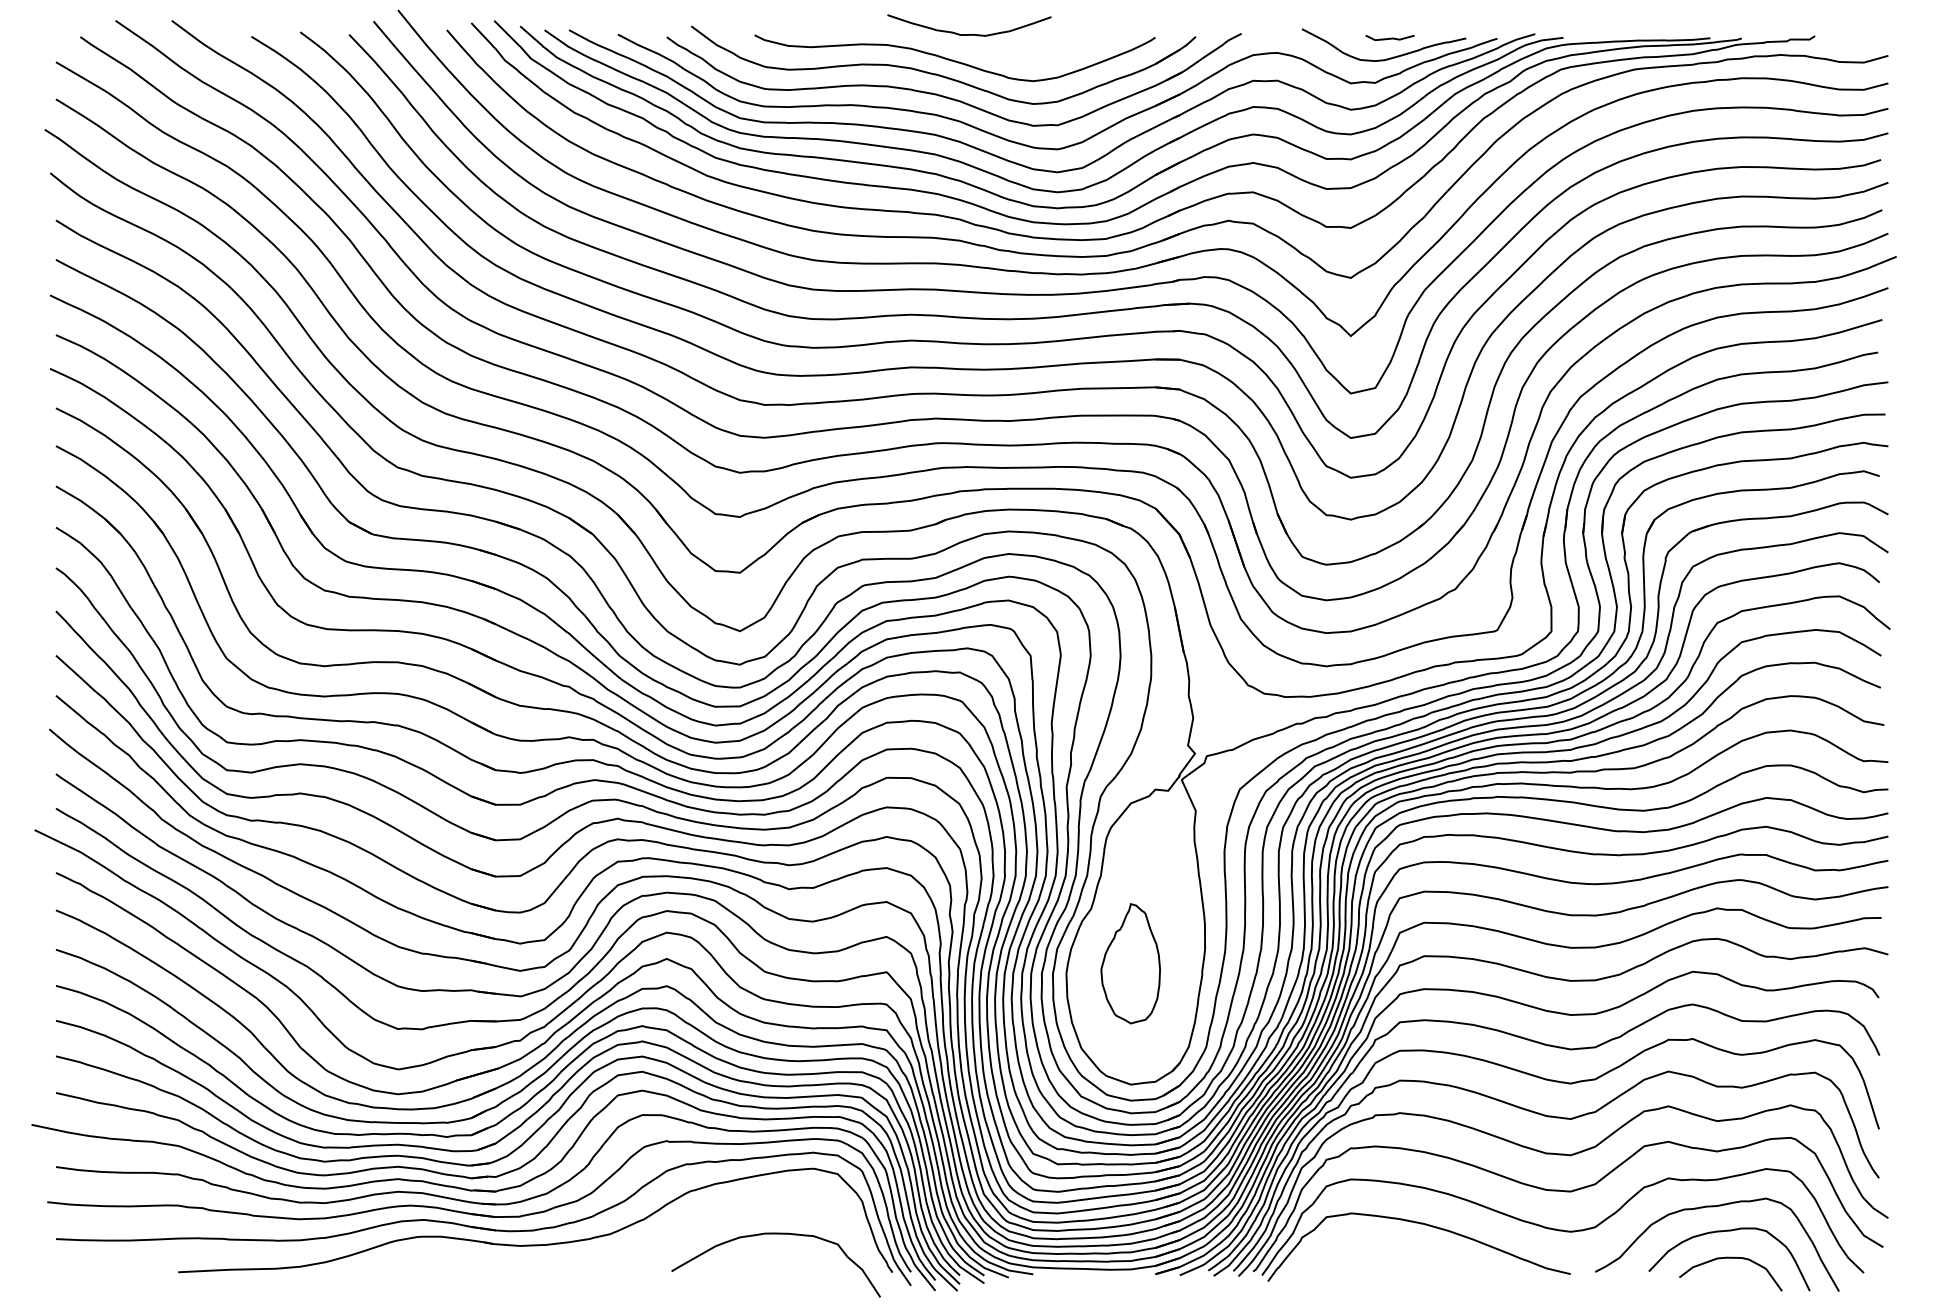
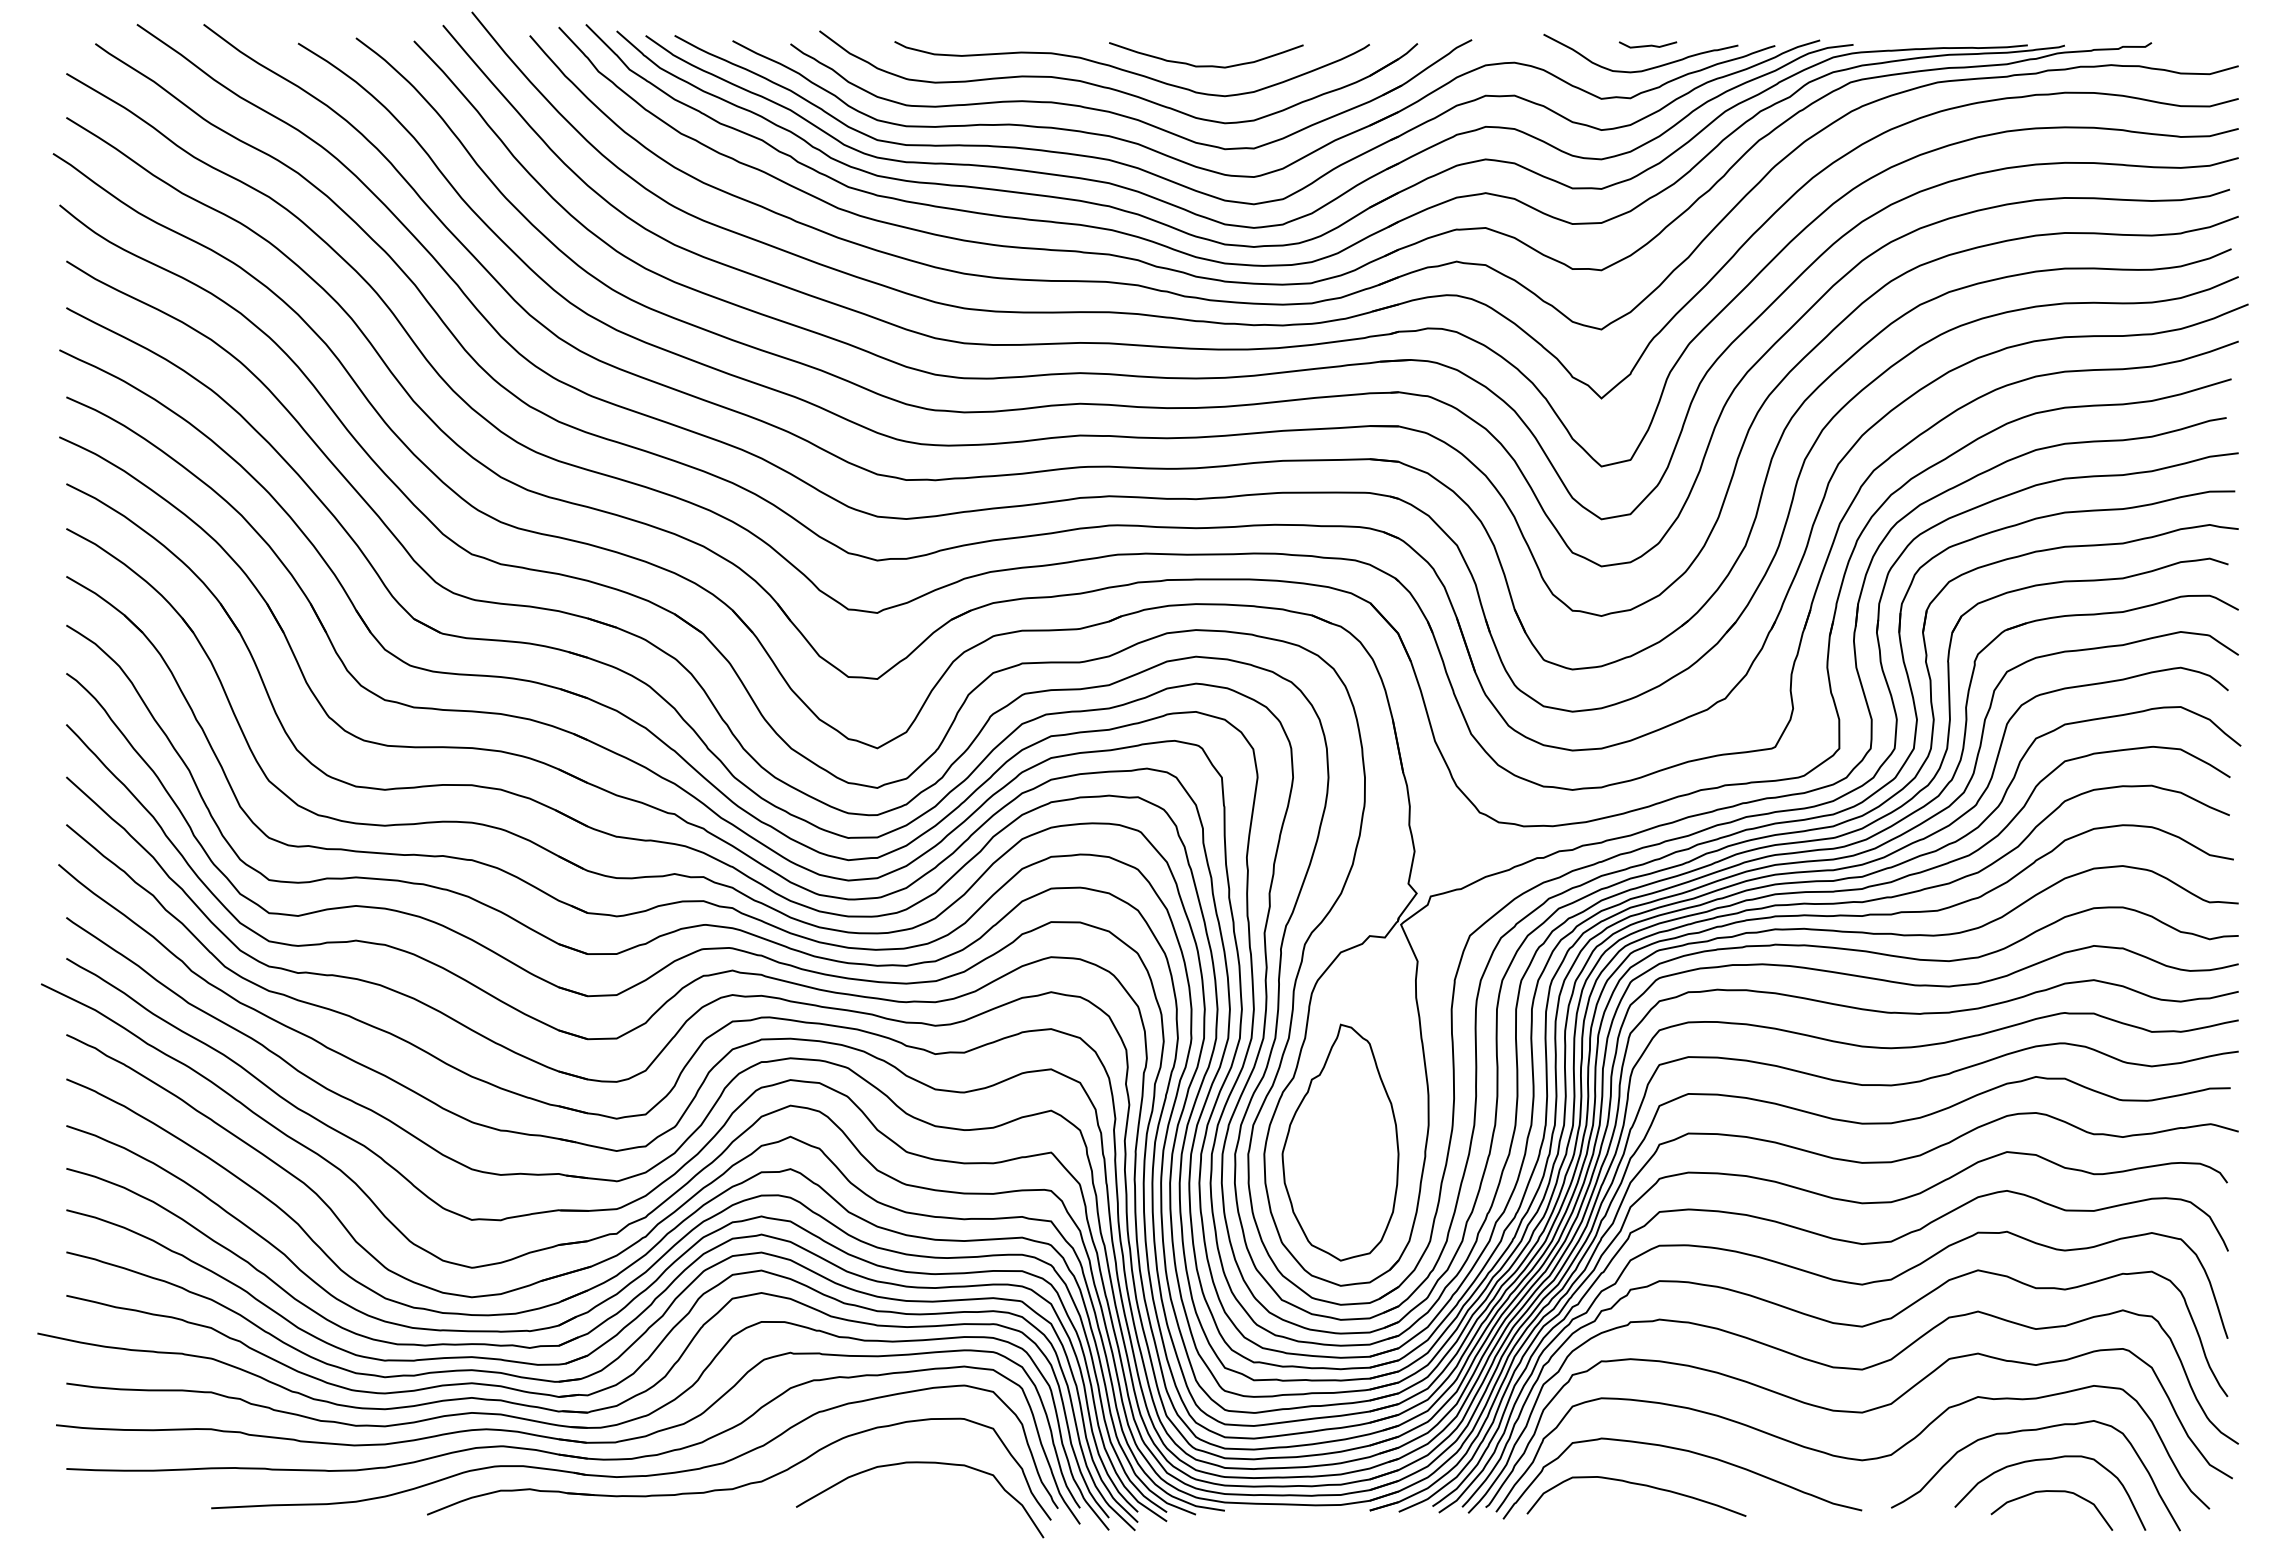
curve: (969, 34) -> (1206, 65), moved
part: (1130, 963) -> (1340, 1142), size x1.67
part: (627, 1252) -> (743, 1484), added
curve: (1382, 1253) -> (1638, 1485), added

